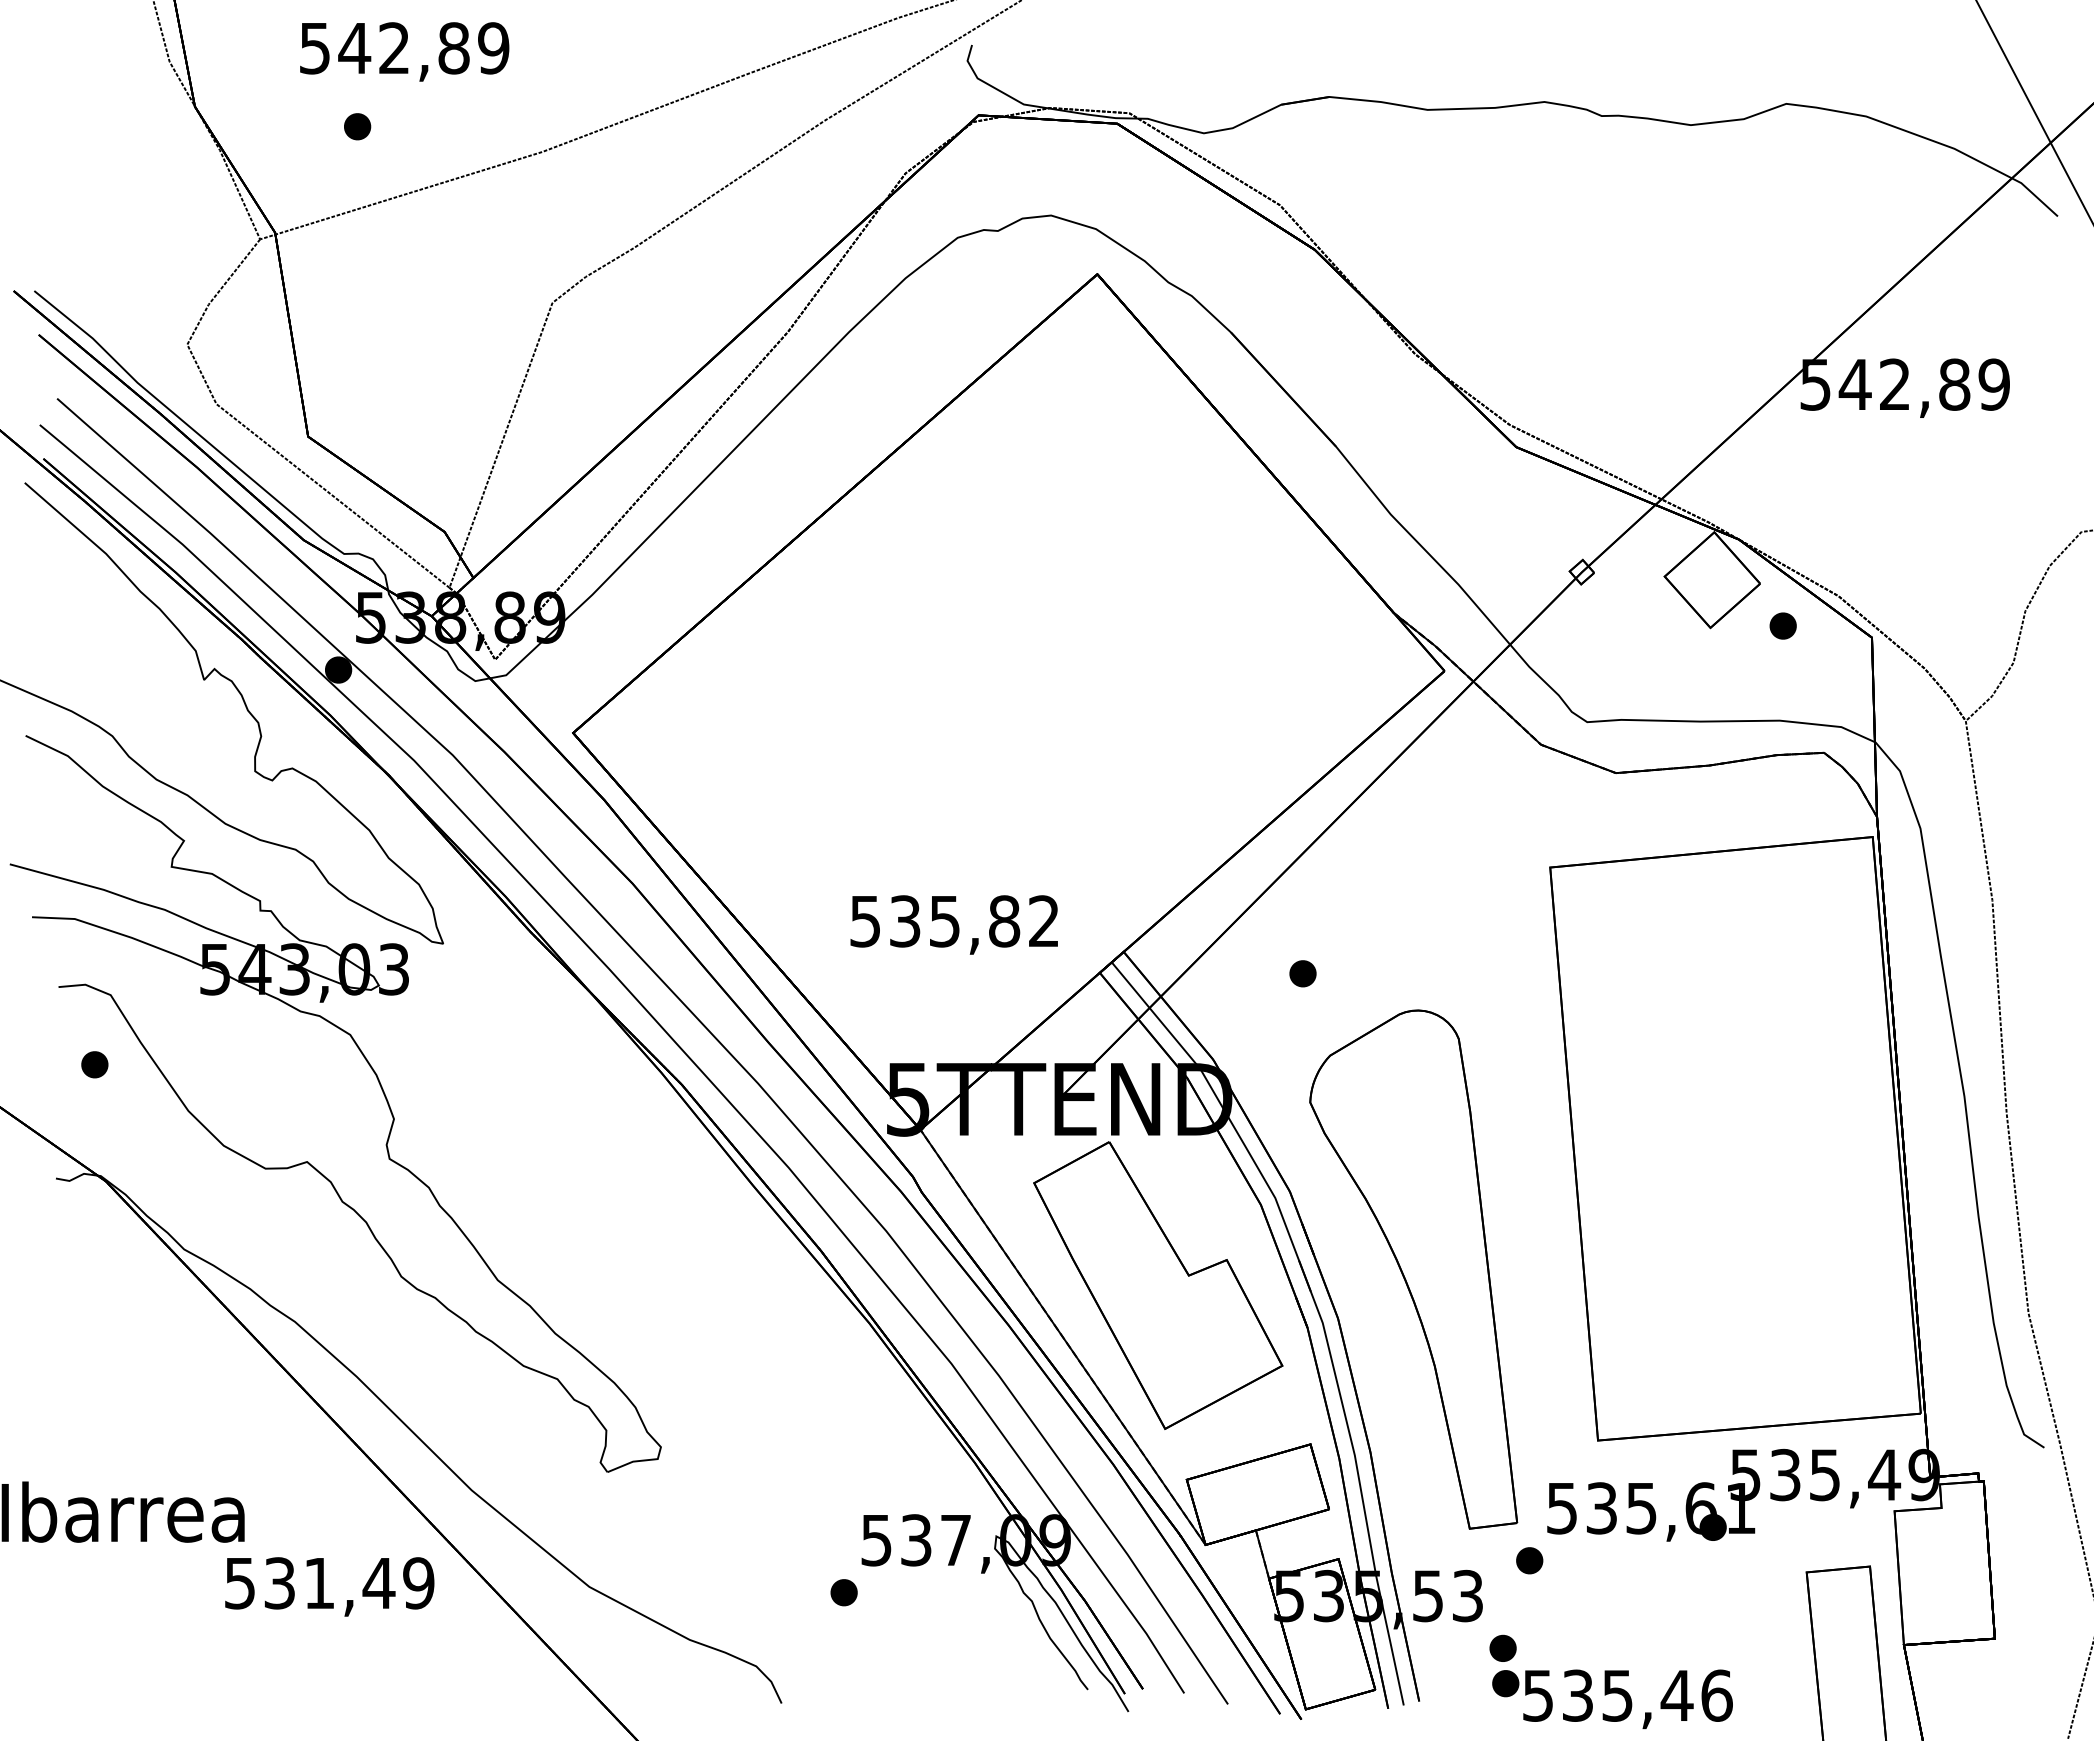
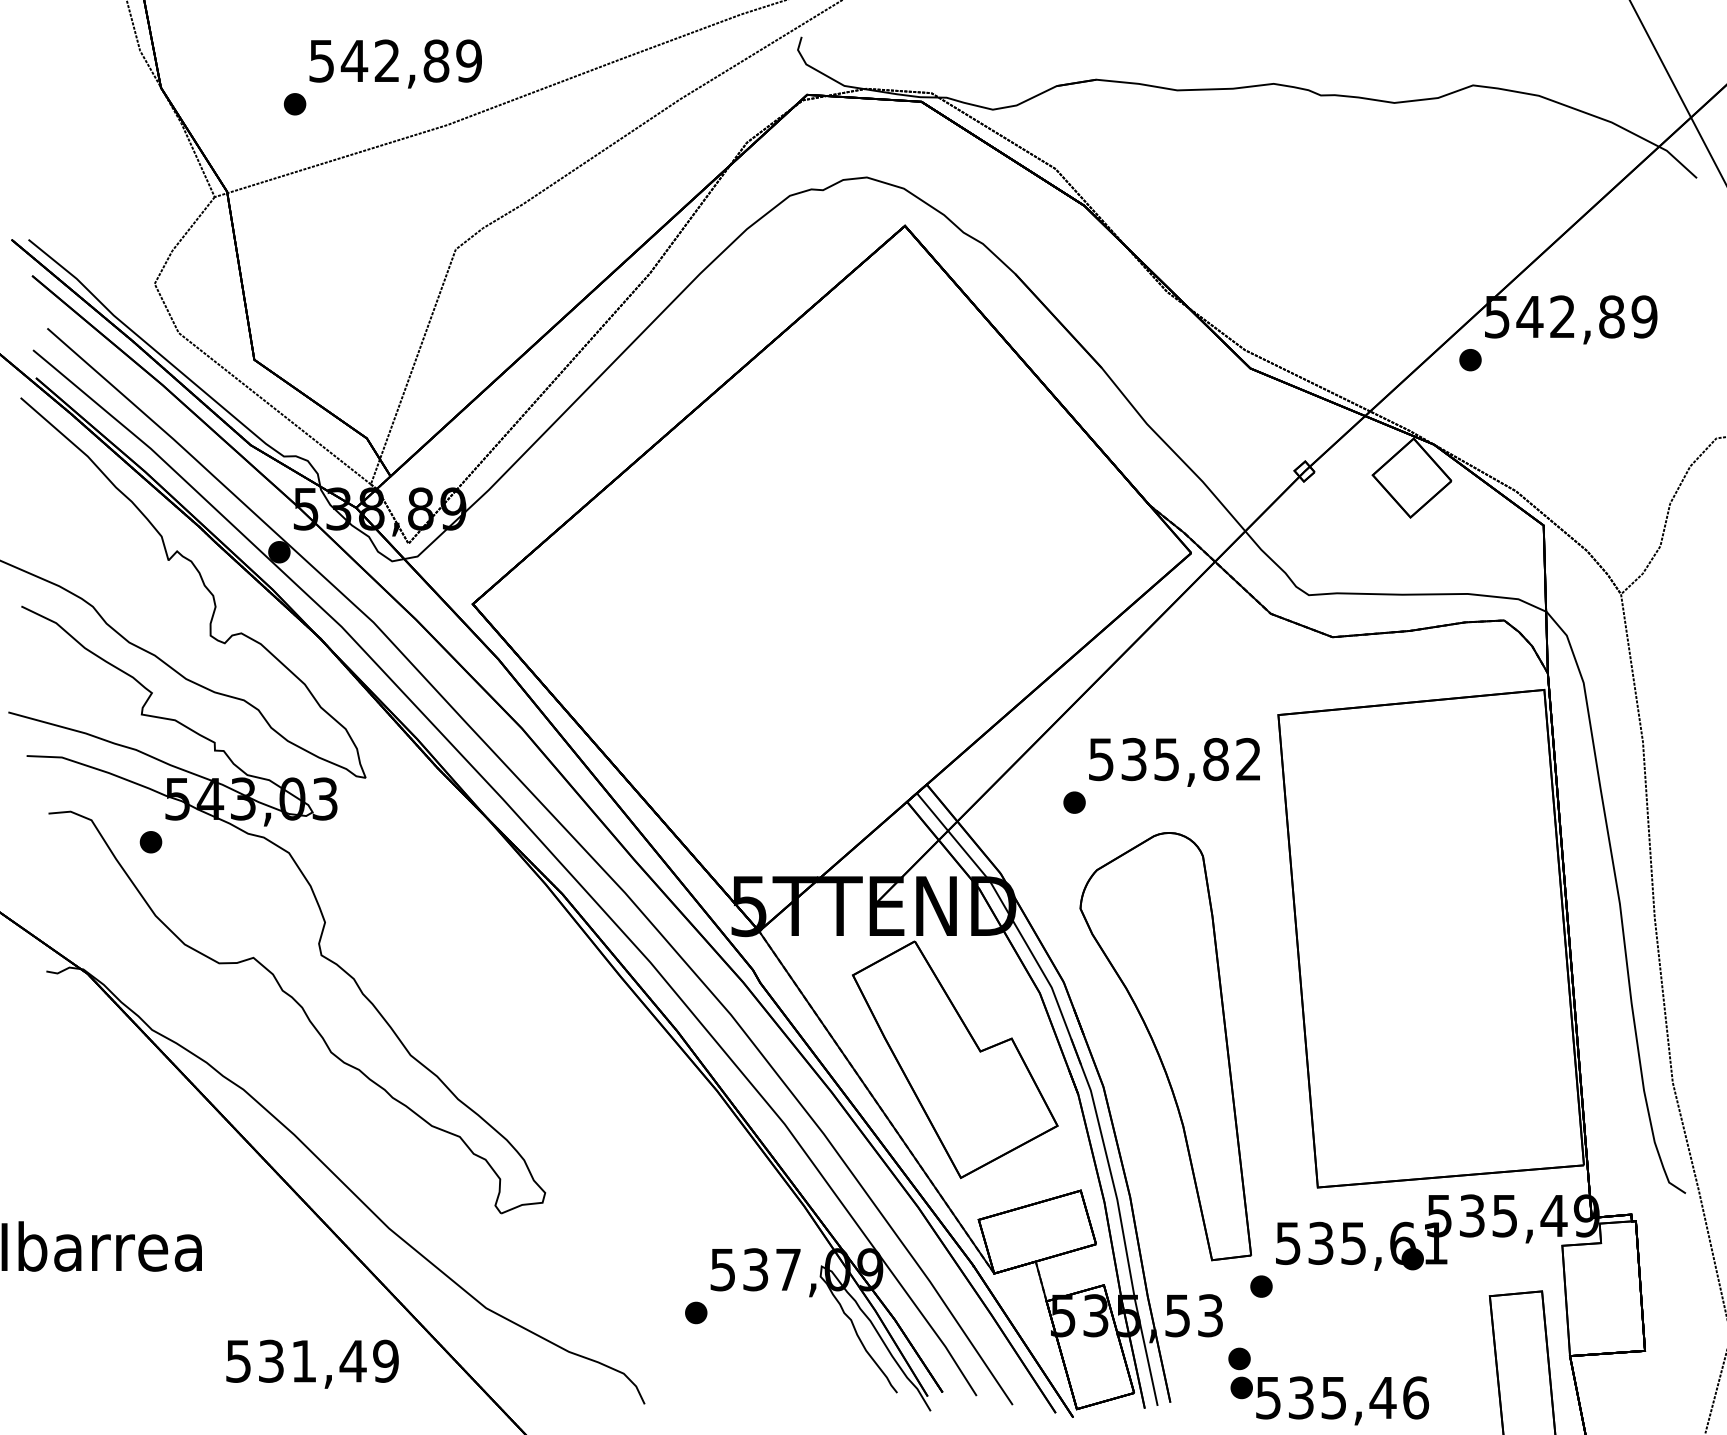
text: (404, 51) -> (395, 63), moved
part: (1782, 625) -> (1469, 359), moved
text: (953, 924) -> (1173, 762), moved
part: (94, 1064) -> (150, 841), moved
text: (329, 1586) -> (312, 1363), moved

